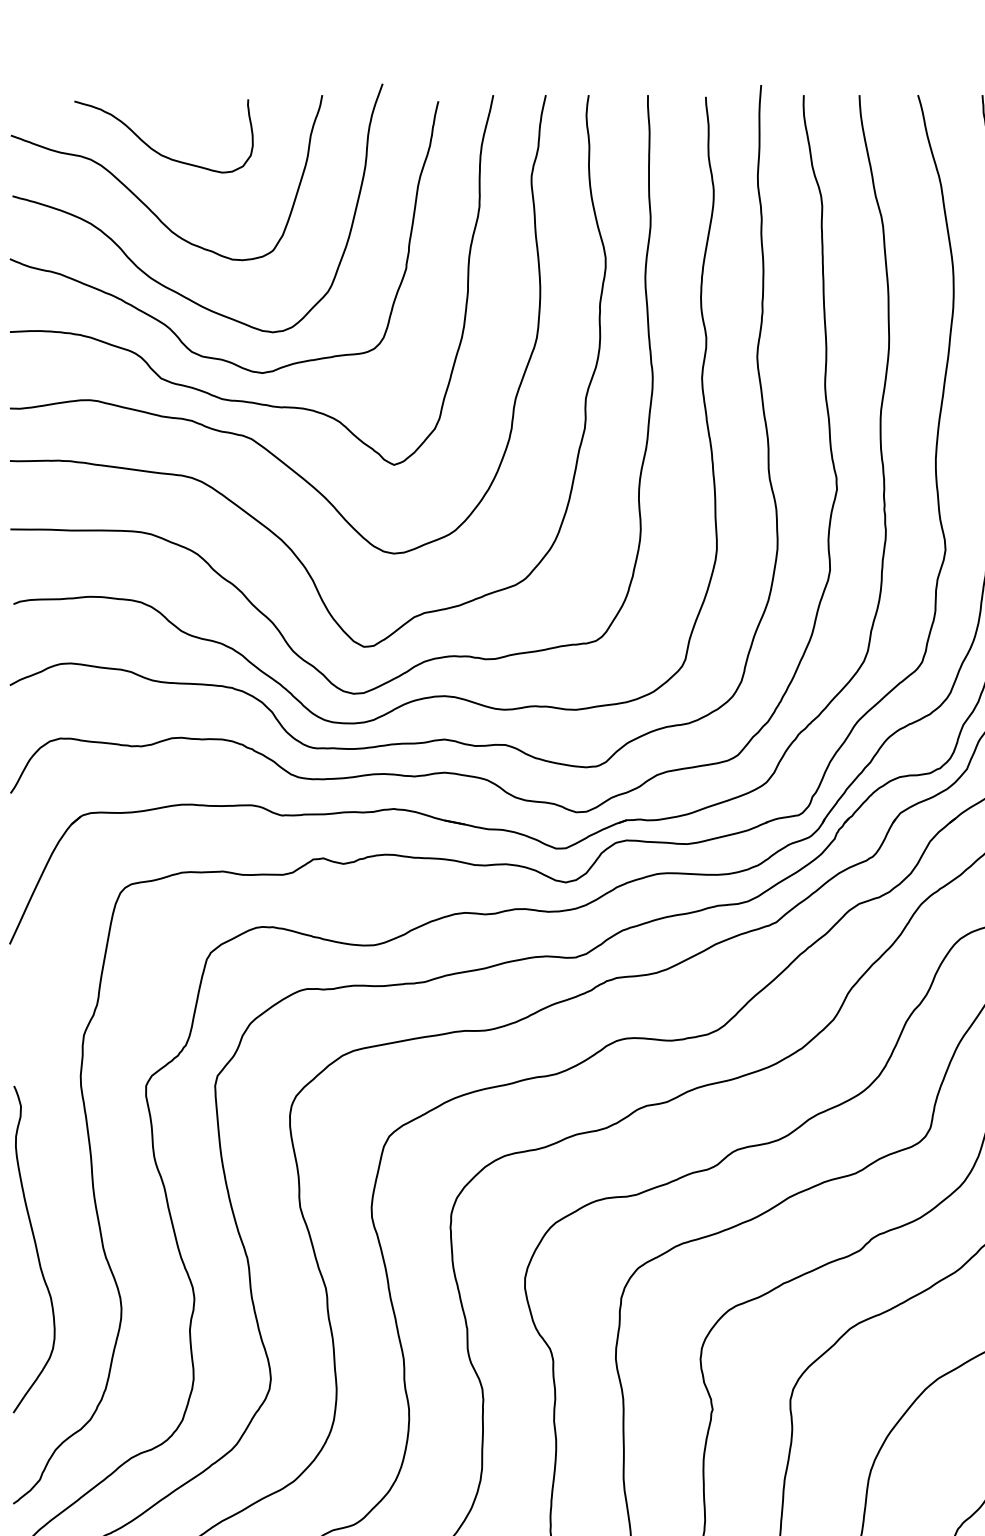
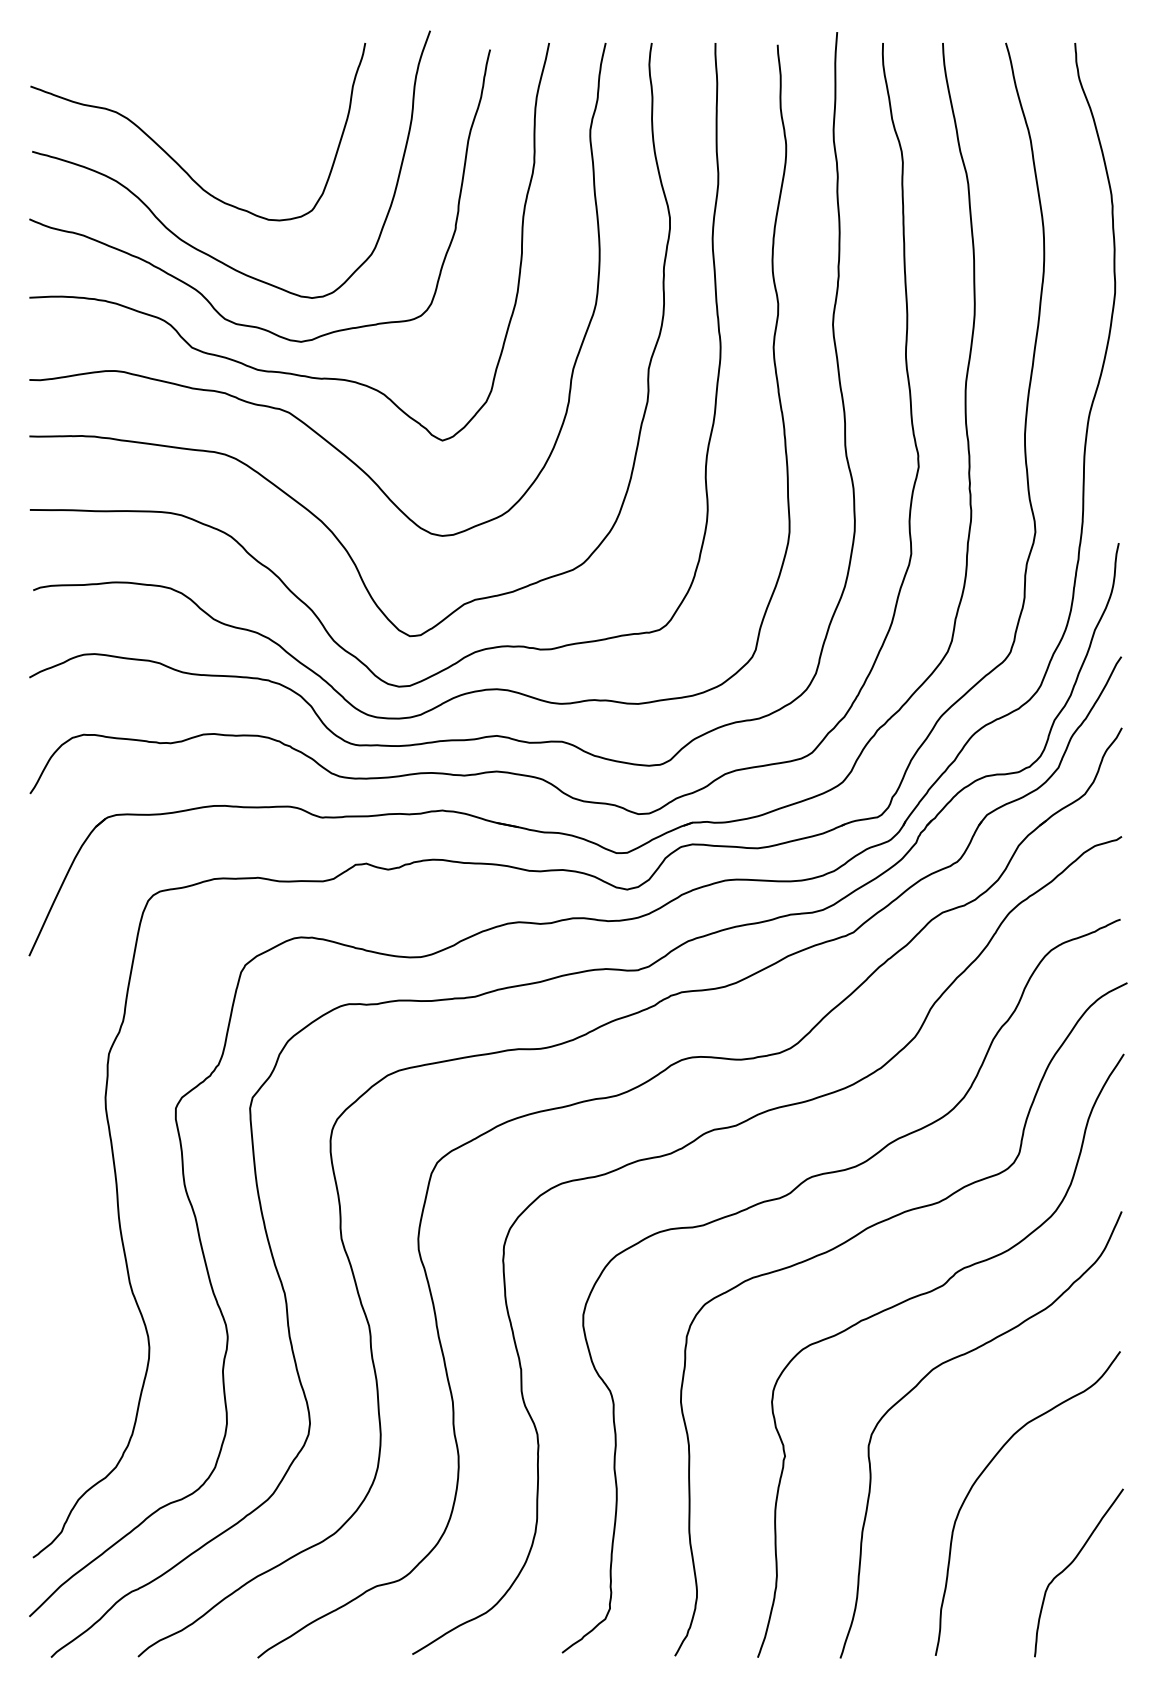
curve: (156, 150) -> (186, 102), removed
curve: (36, 1249) -> (57, 1284), removed

